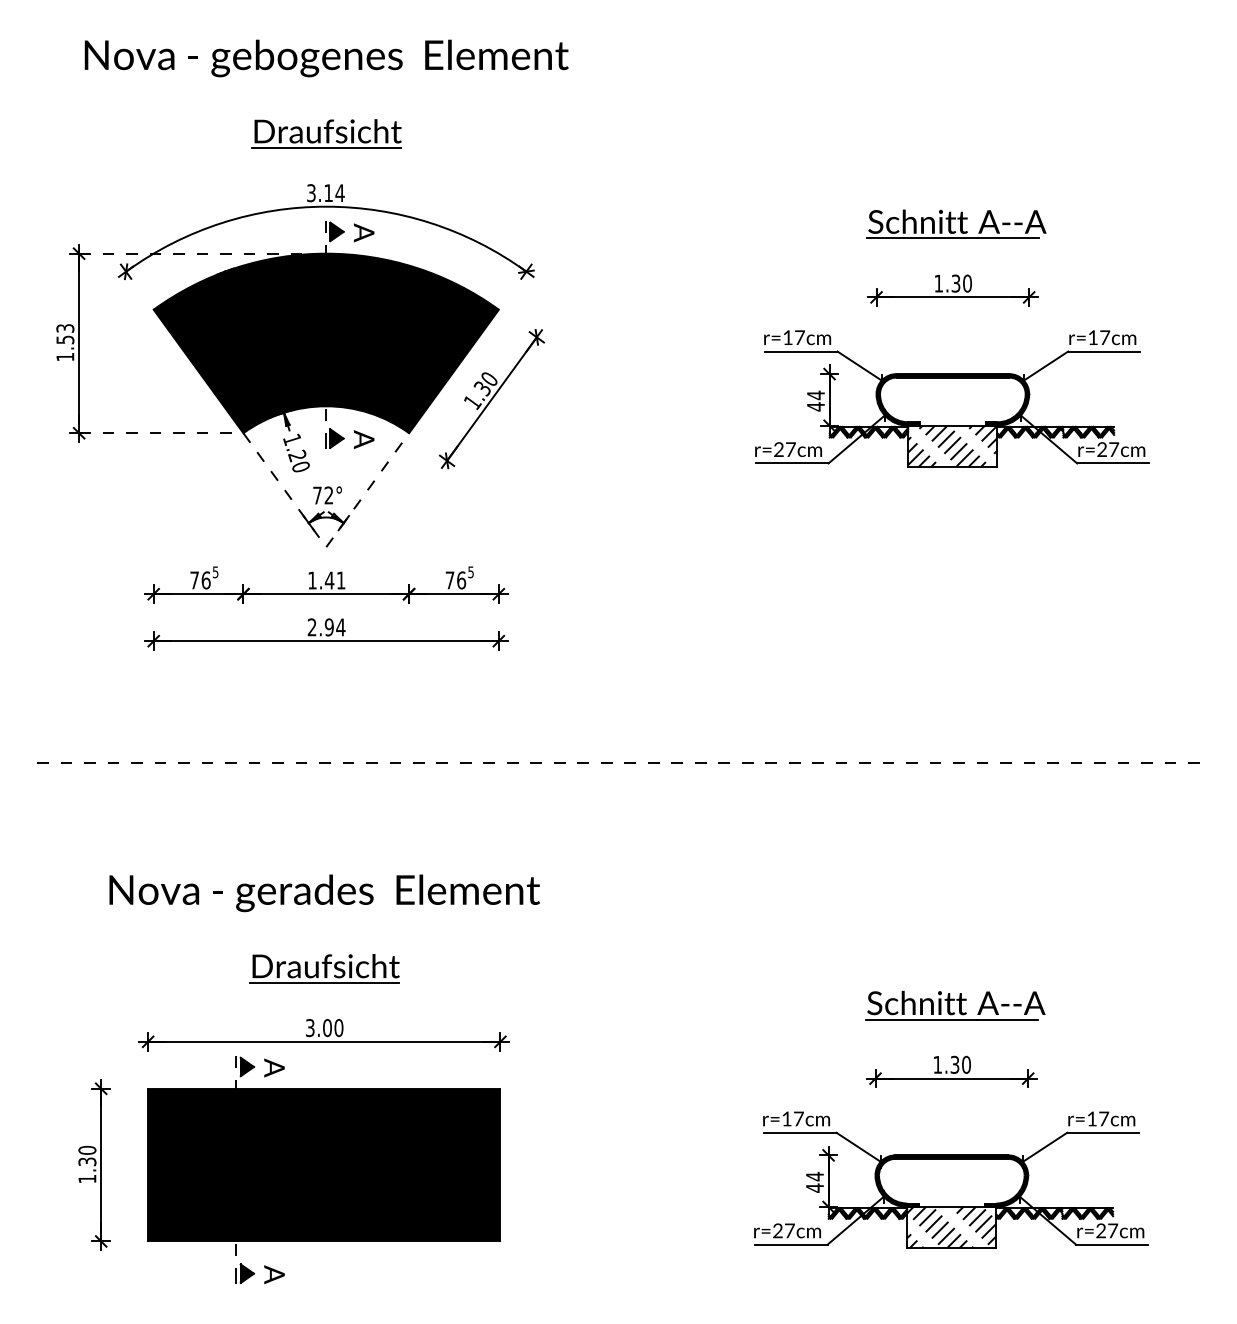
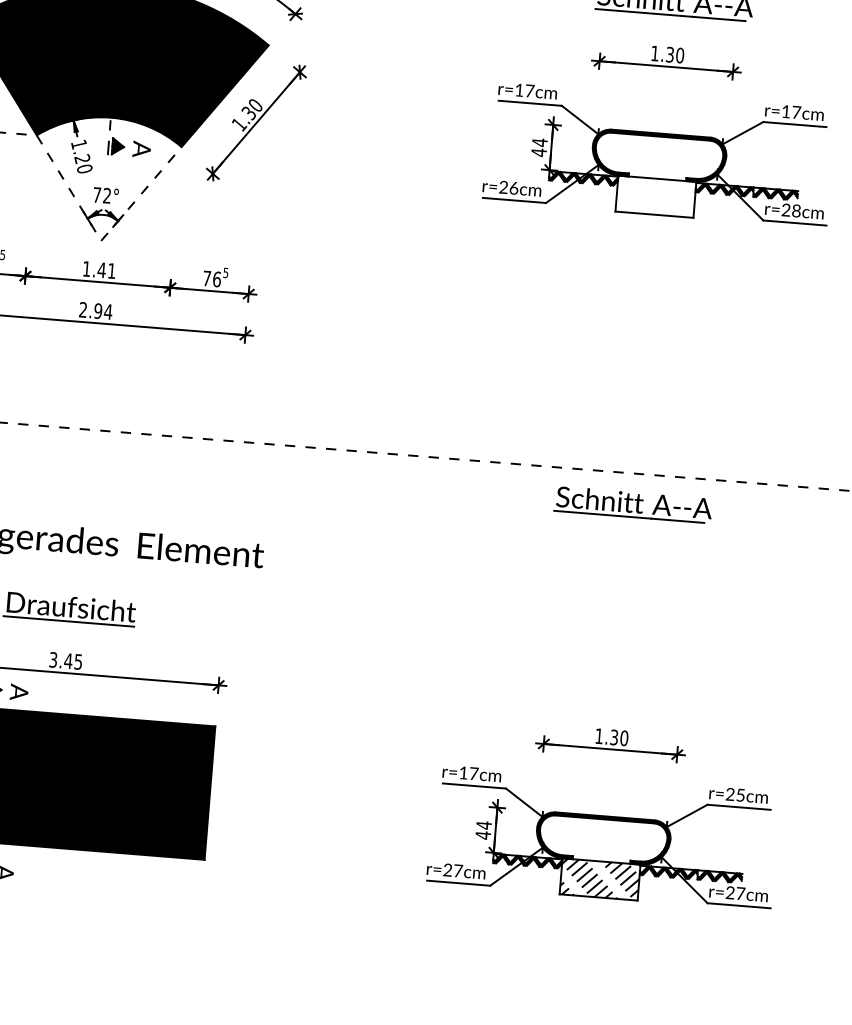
hatch: (952, 445) -> (655, 196), removed
text: (790, 449) -> (513, 188), r=27cm -> r=26cm
text: (1114, 449) -> (796, 210), r=27cm -> r=28cm
part: (955, 1005) -> (633, 504), moved
text: (332, 1028) -> (72, 661), 3.00 -> 3.45
text: (1098, 1118) -> (735, 794), r=17cm -> r=25cm

